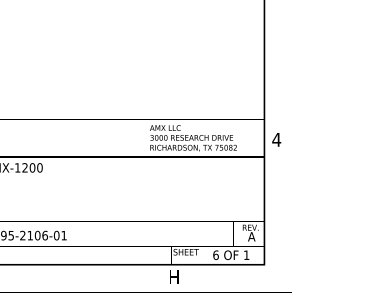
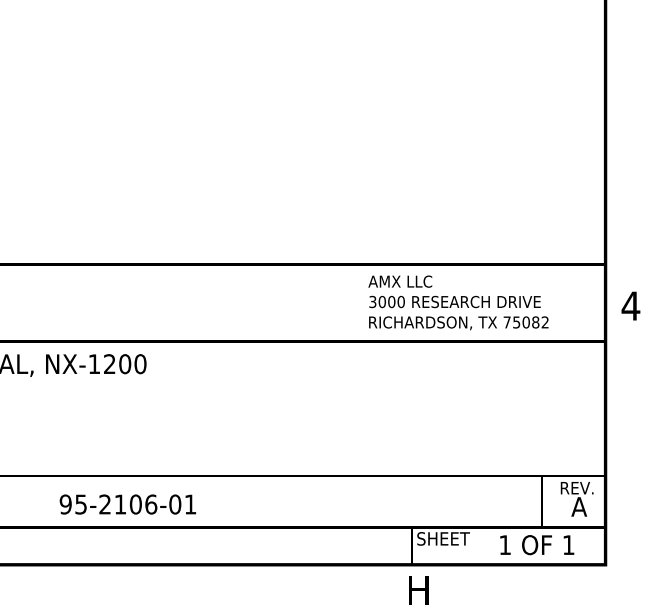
text: (215, 255) -> (504, 545), 6 -> 1

